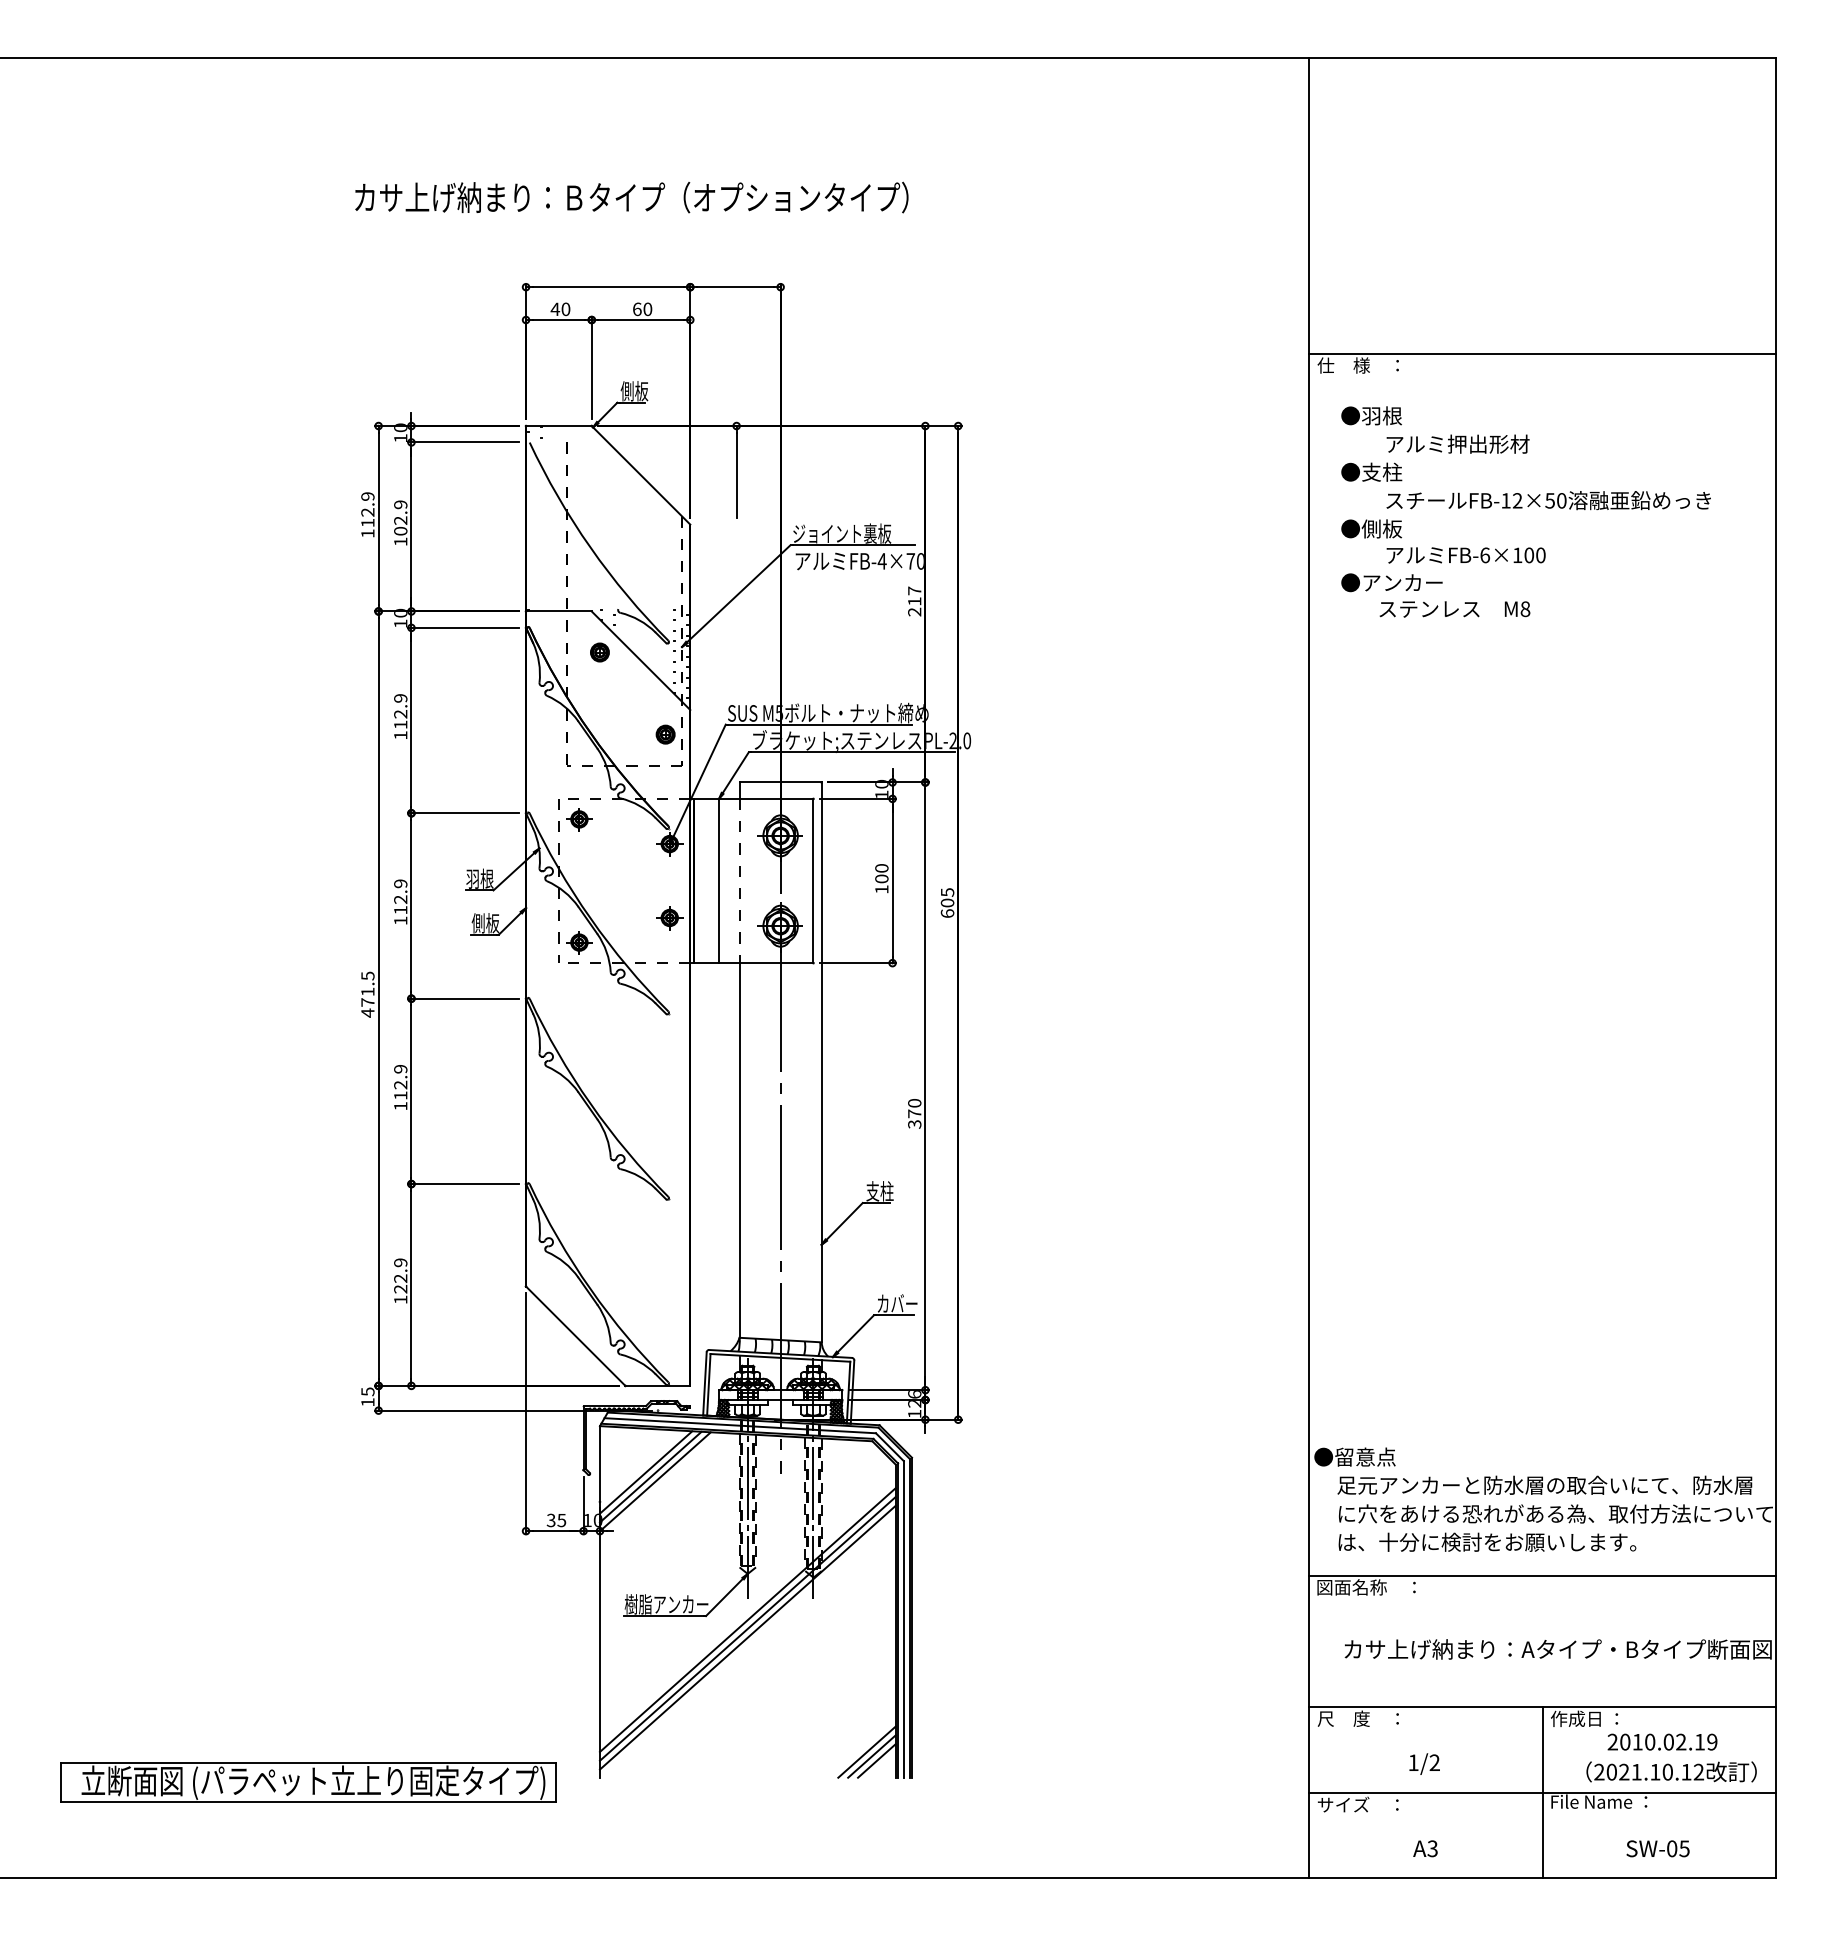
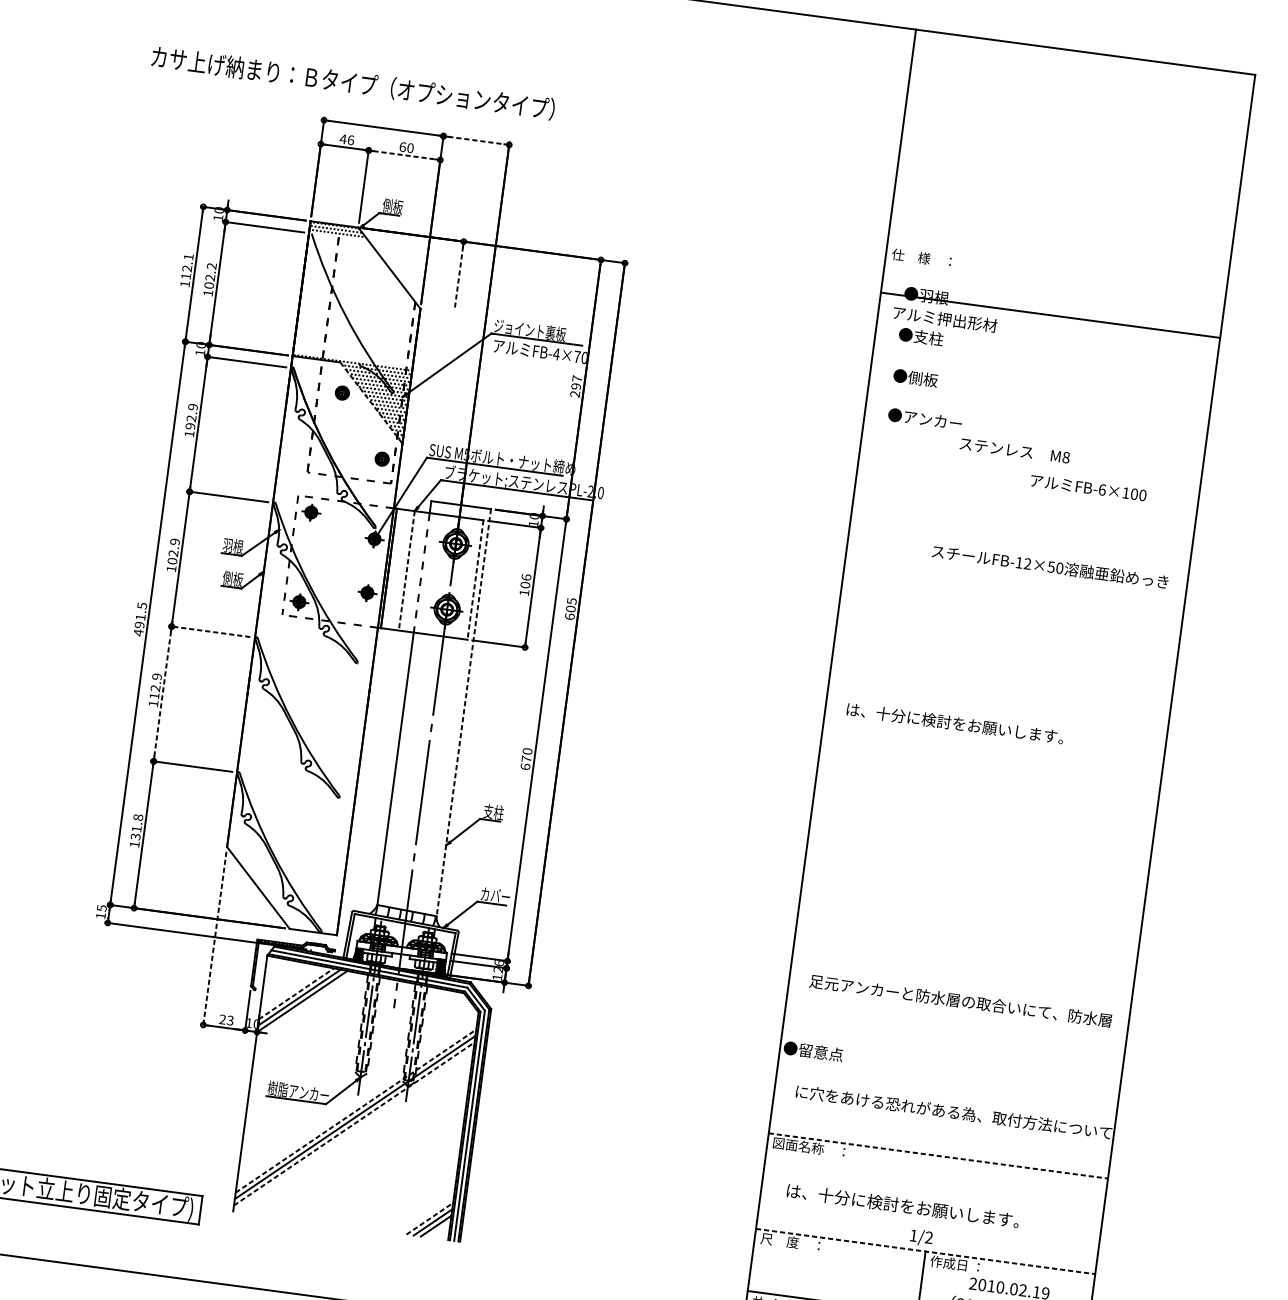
text: (631, 197) -> (353, 82), moved
line: (735, 287) -> (476, 140), solid -> dashed
text: (565, 308) -> (350, 139), 40 -> 46
line: (641, 320) -> (404, 155), solid -> dashed
line: (1542, 353) -> (1050, 315), moved
text: (1457, 443) -> (944, 318), moved
line: (736, 475) -> (458, 277), solid -> dashed
text: (367, 496) -> (188, 257), 112.9 -> 112.1
text: (1548, 500) -> (1050, 566), moved
text: (400, 504) -> (211, 266), 102.9 -> 102.2
text: (1465, 555) -> (1088, 488), moved
text: (914, 601) -> (576, 386), 217 -> 297
text: (1454, 609) -> (1014, 450), moved
line: (641, 660) -> (371, 402), solid -> dashed
text: (400, 724) -> (190, 426), 112.9 -> 192.9
text: (881, 868) -> (526, 577), 100 -> 106
line: (719, 881) -> (407, 571), solid -> dashed
line: (813, 881) -> (475, 580), solid -> dashed
text: (400, 910) -> (172, 561), 112.9 -> 102.9
line: (463, 998) -> (209, 631), solid -> dashed
text: (367, 1002) -> (139, 625), 471.5 -> 491.5
line: (821, 1062) -> (463, 712), solid -> dashed
line: (411, 1091) -> (162, 694), solid -> dashed
text: (914, 1124) -> (525, 766), 370 -> 670
text: (400, 1275) -> (136, 826), 122.9 -> 131.8
line: (526, 1413) -> (215, 939), solid -> dashed
line: (646, 1472) -> (296, 993), solid -> dashed
text: (1544, 1484) -> (960, 1000), moved
text: (556, 1520) -> (226, 1020), 35 -> 23
text: (1487, 1541) -> (955, 722), moved
line: (1543, 1575) -> (939, 1155), solid -> dashed
line: (748, 1619) -> (356, 1110), solid -> dashed
line: (748, 1637) -> (354, 1123), solid -> dashed
text: (1557, 1649) -> (942, 1211), カサ上げ納まり：Aタイプ・Bタイプ断面図 -> は、十分に検討をお願いします。
line: (1543, 1707) -> (926, 1251), solid -> dashed
line: (867, 1751) -> (430, 1218), solid -> dashed
text: (1424, 1763) -> (921, 1237), moved

